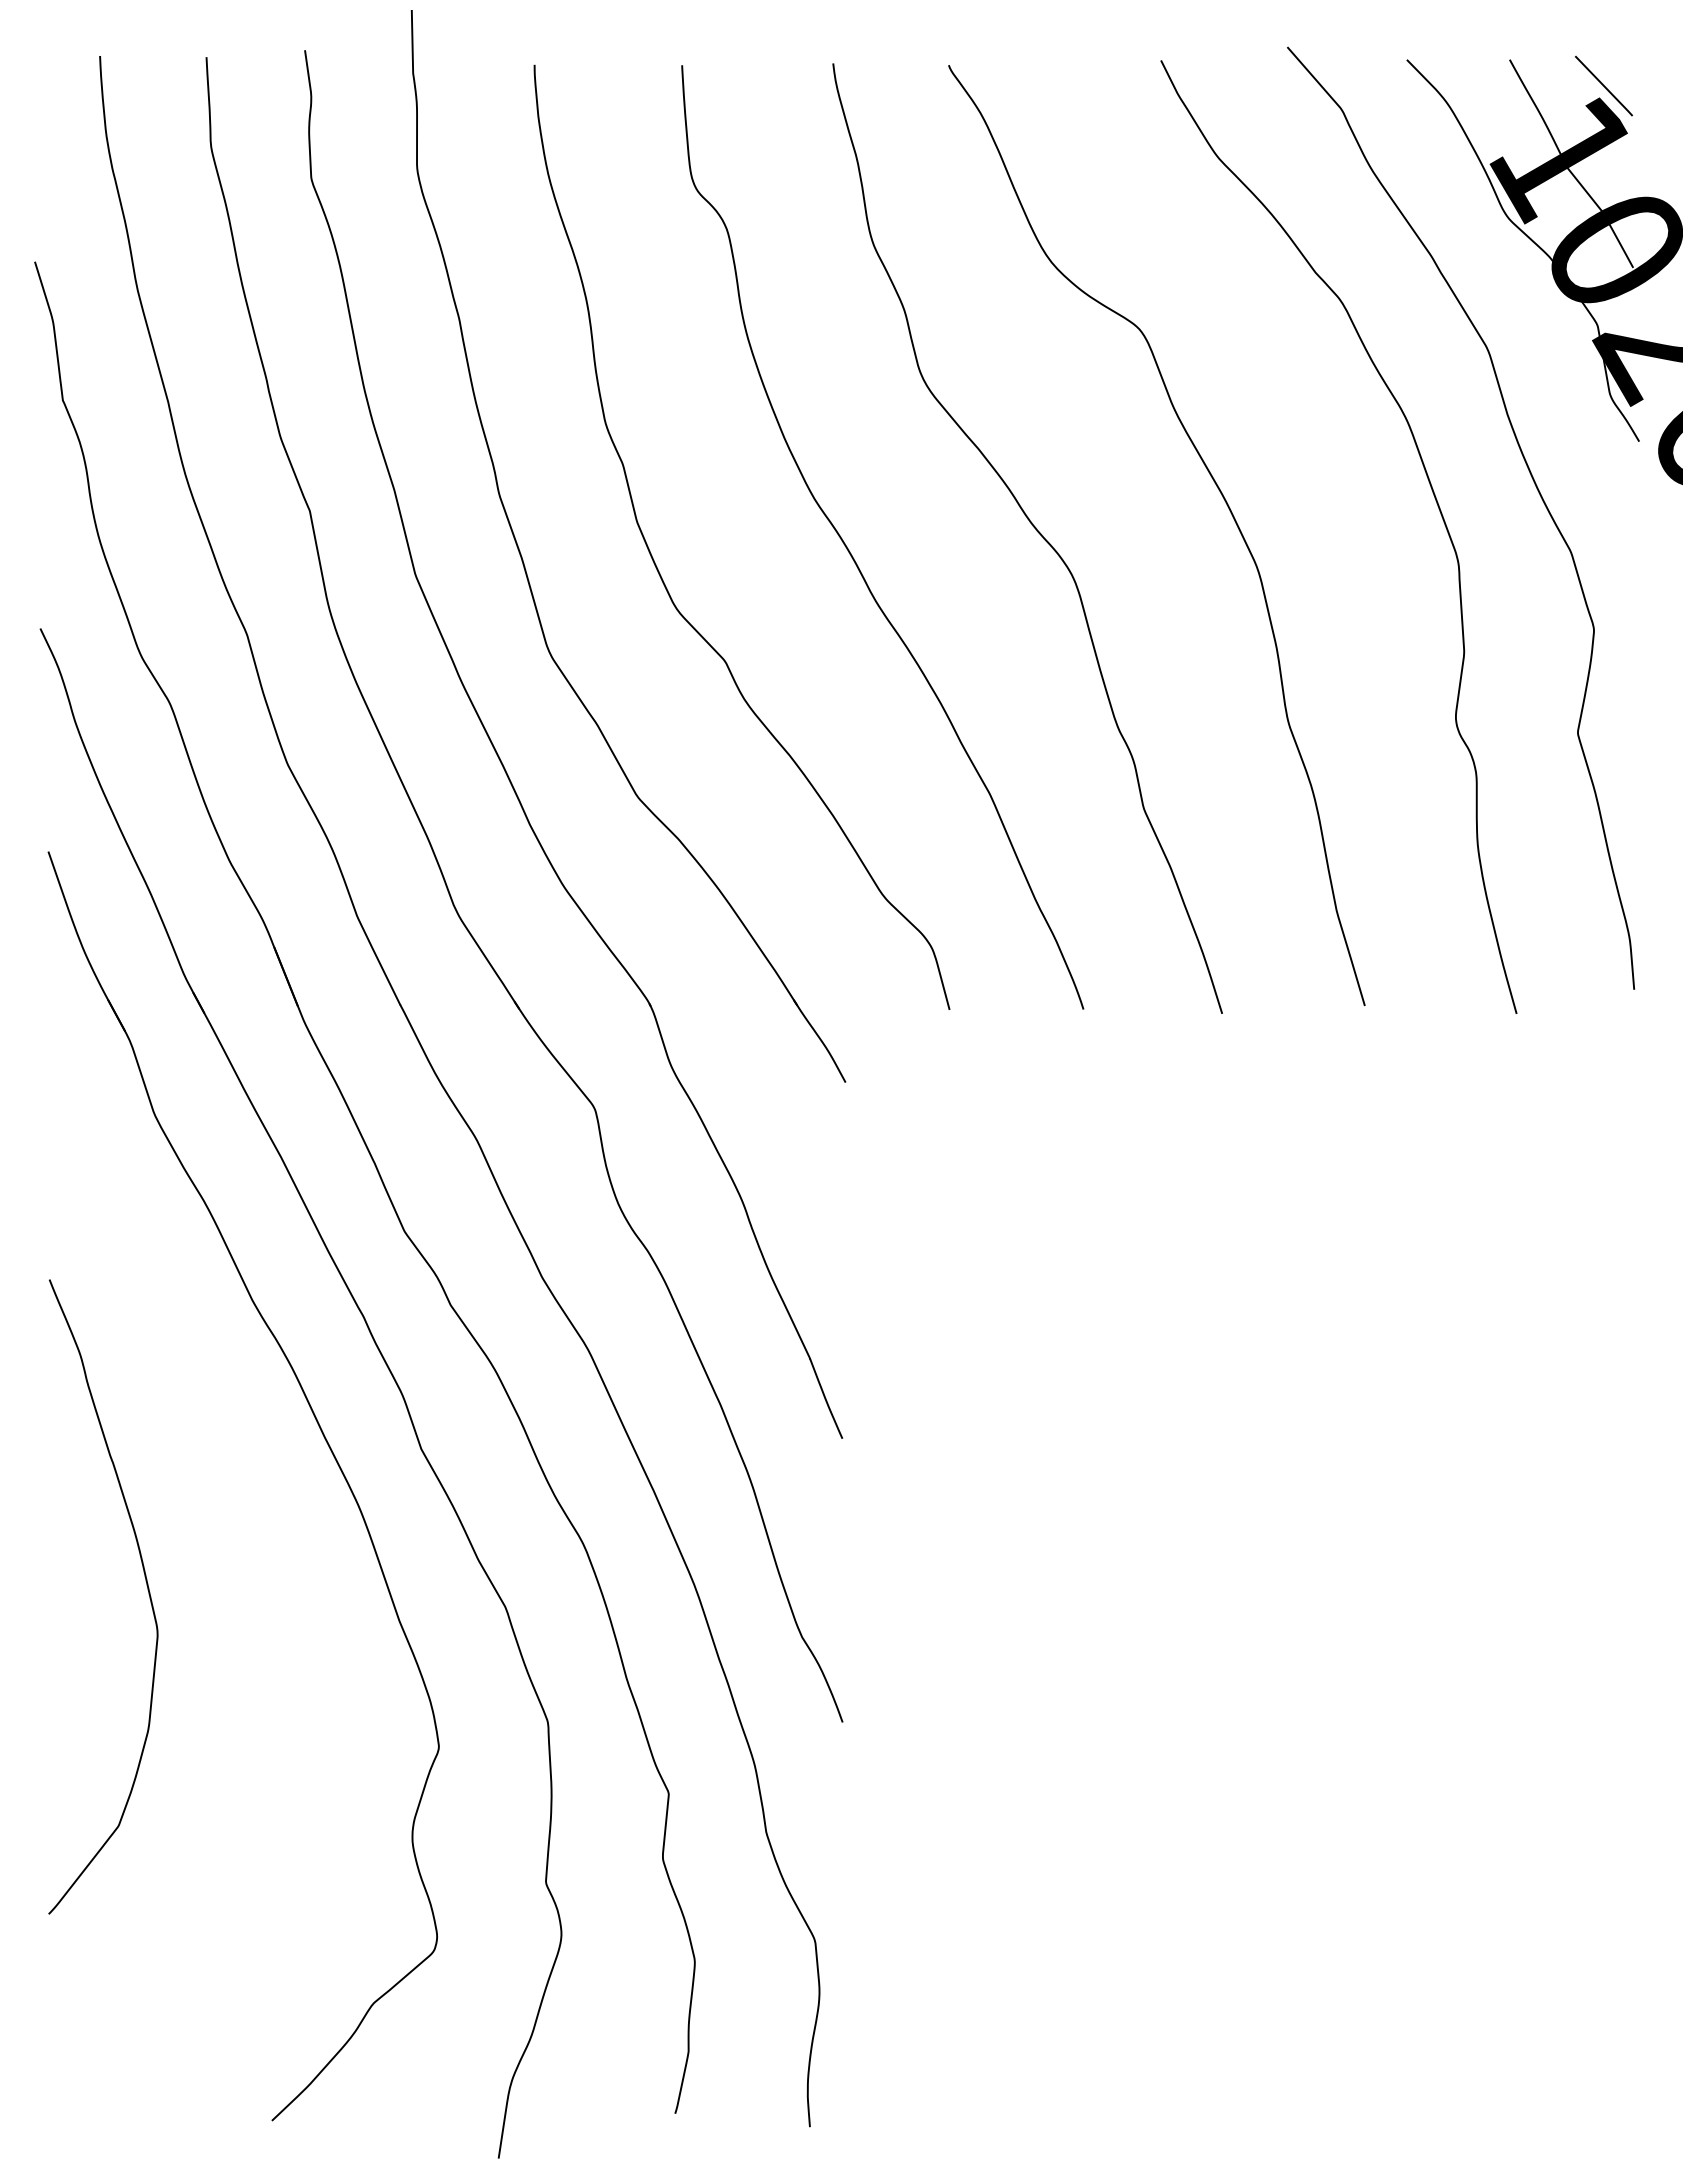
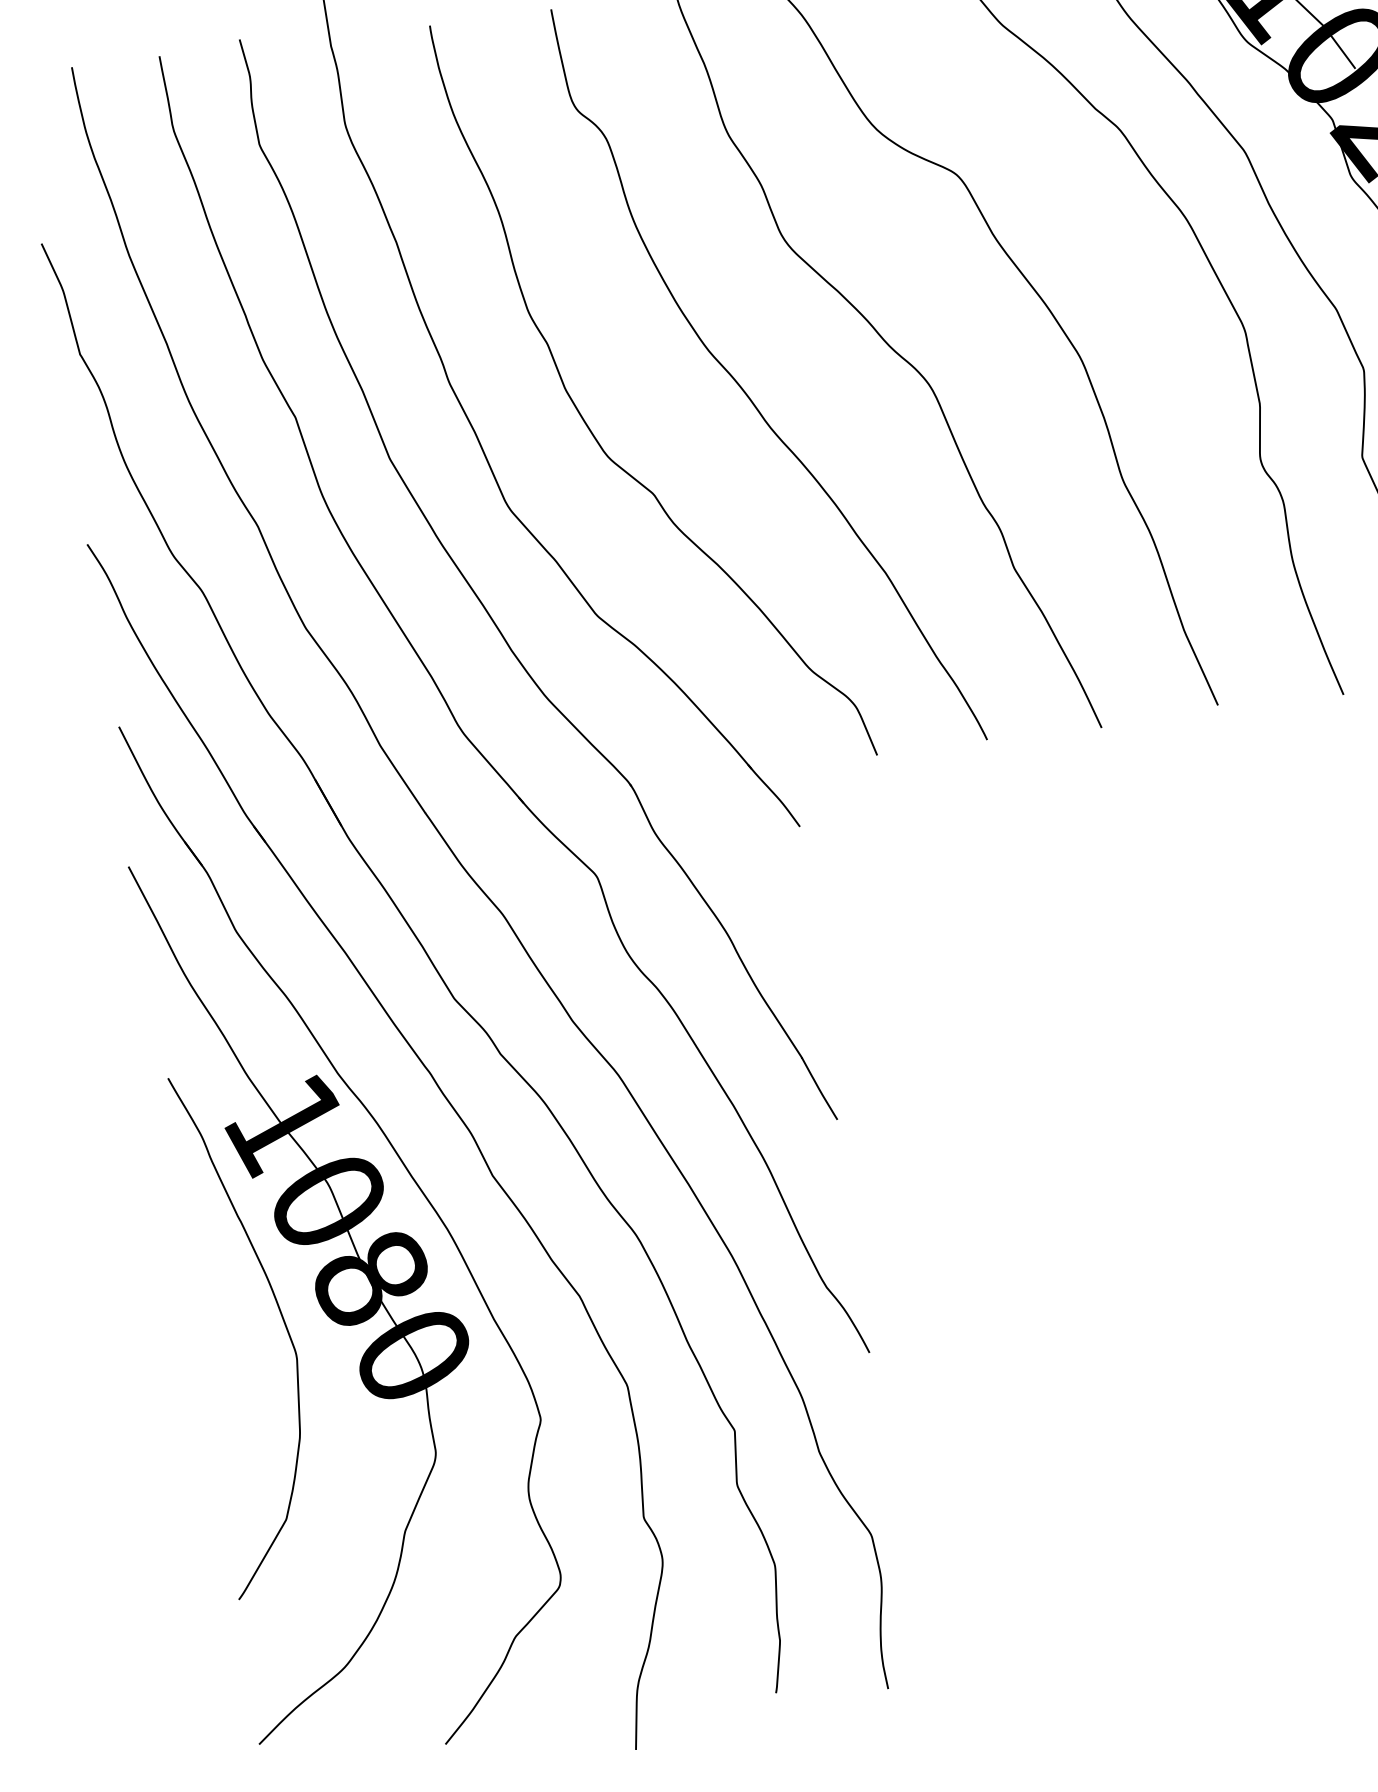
part: (201, 1555) -> (323, 1287), added

